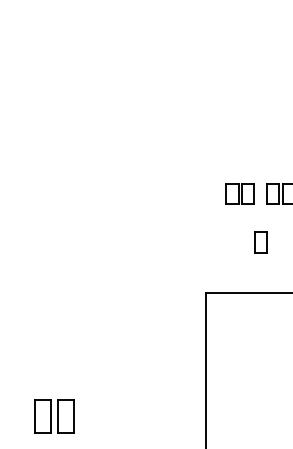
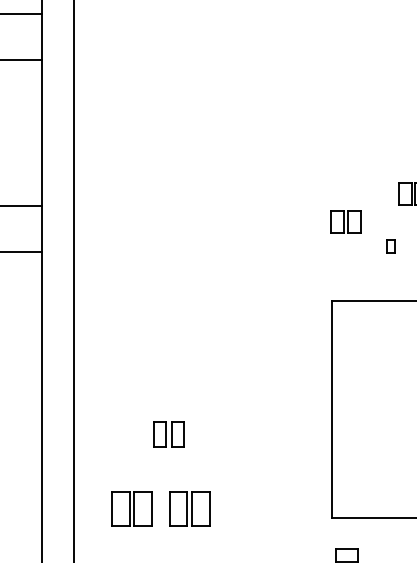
part: (239, 193) -> (345, 221), moved
part: (260, 242) -> (391, 246), size x0.6
part: (54, 416) -> (168, 434), size x0.7

